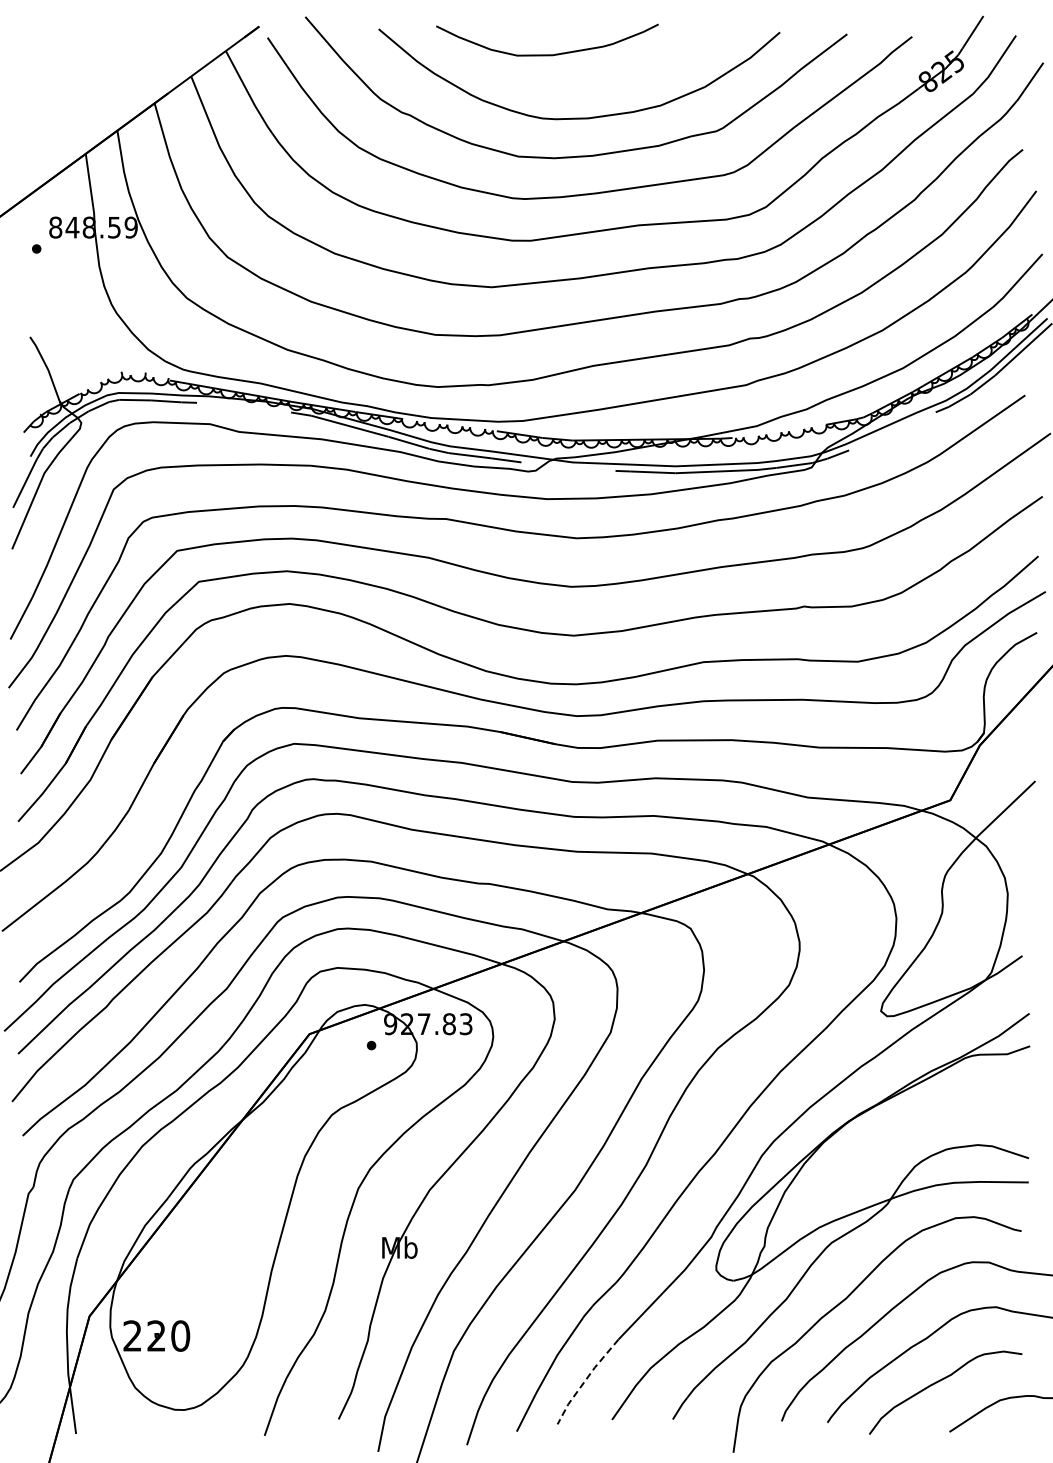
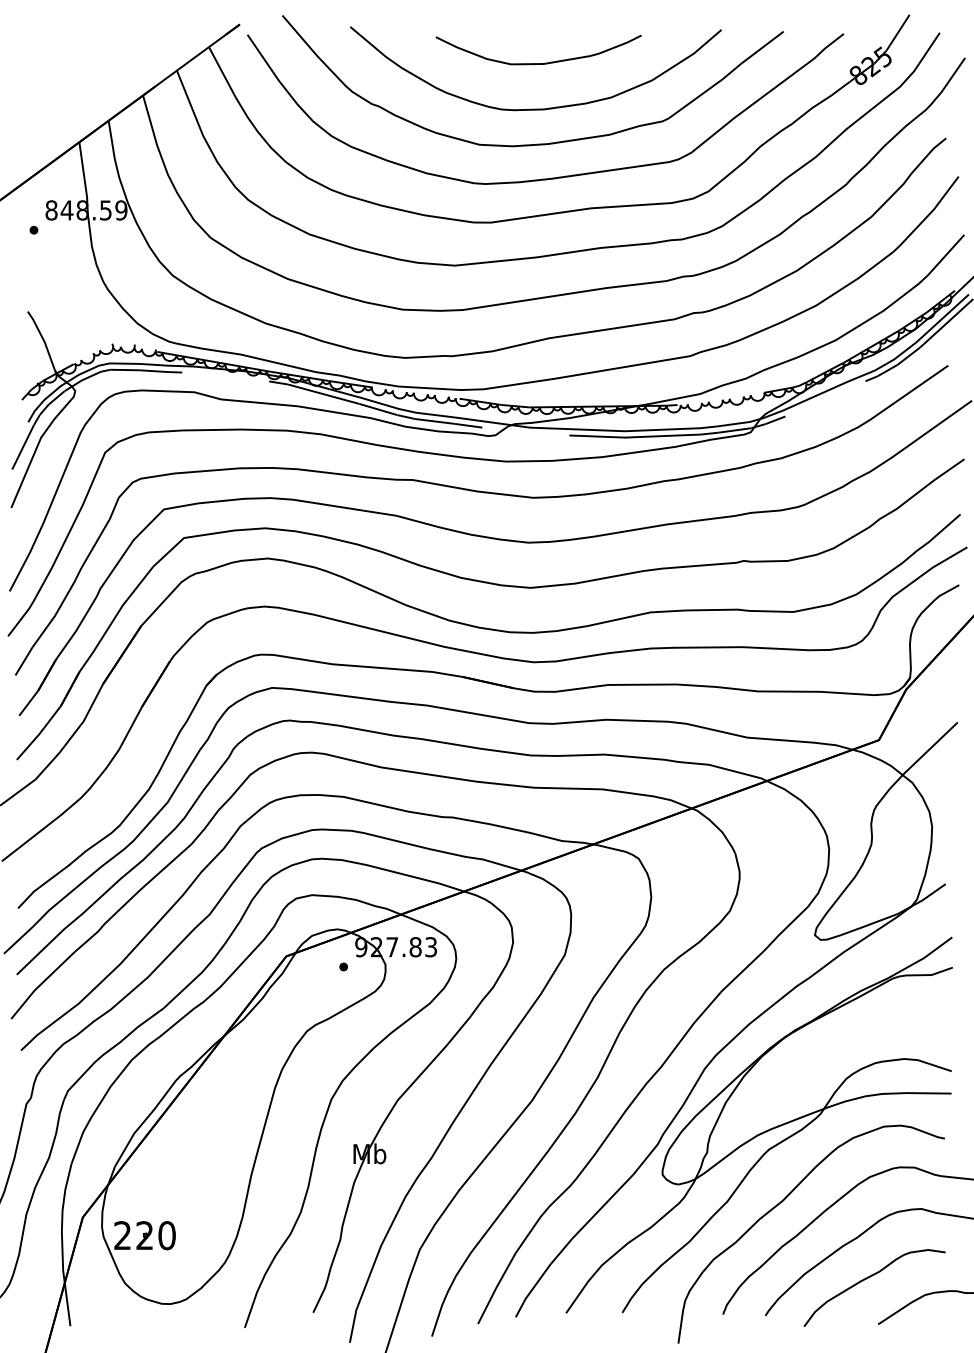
curve: (547, 54) -> (538, 63), moved
line: (585, 1380) -> (541, 1276), dashed -> solid

